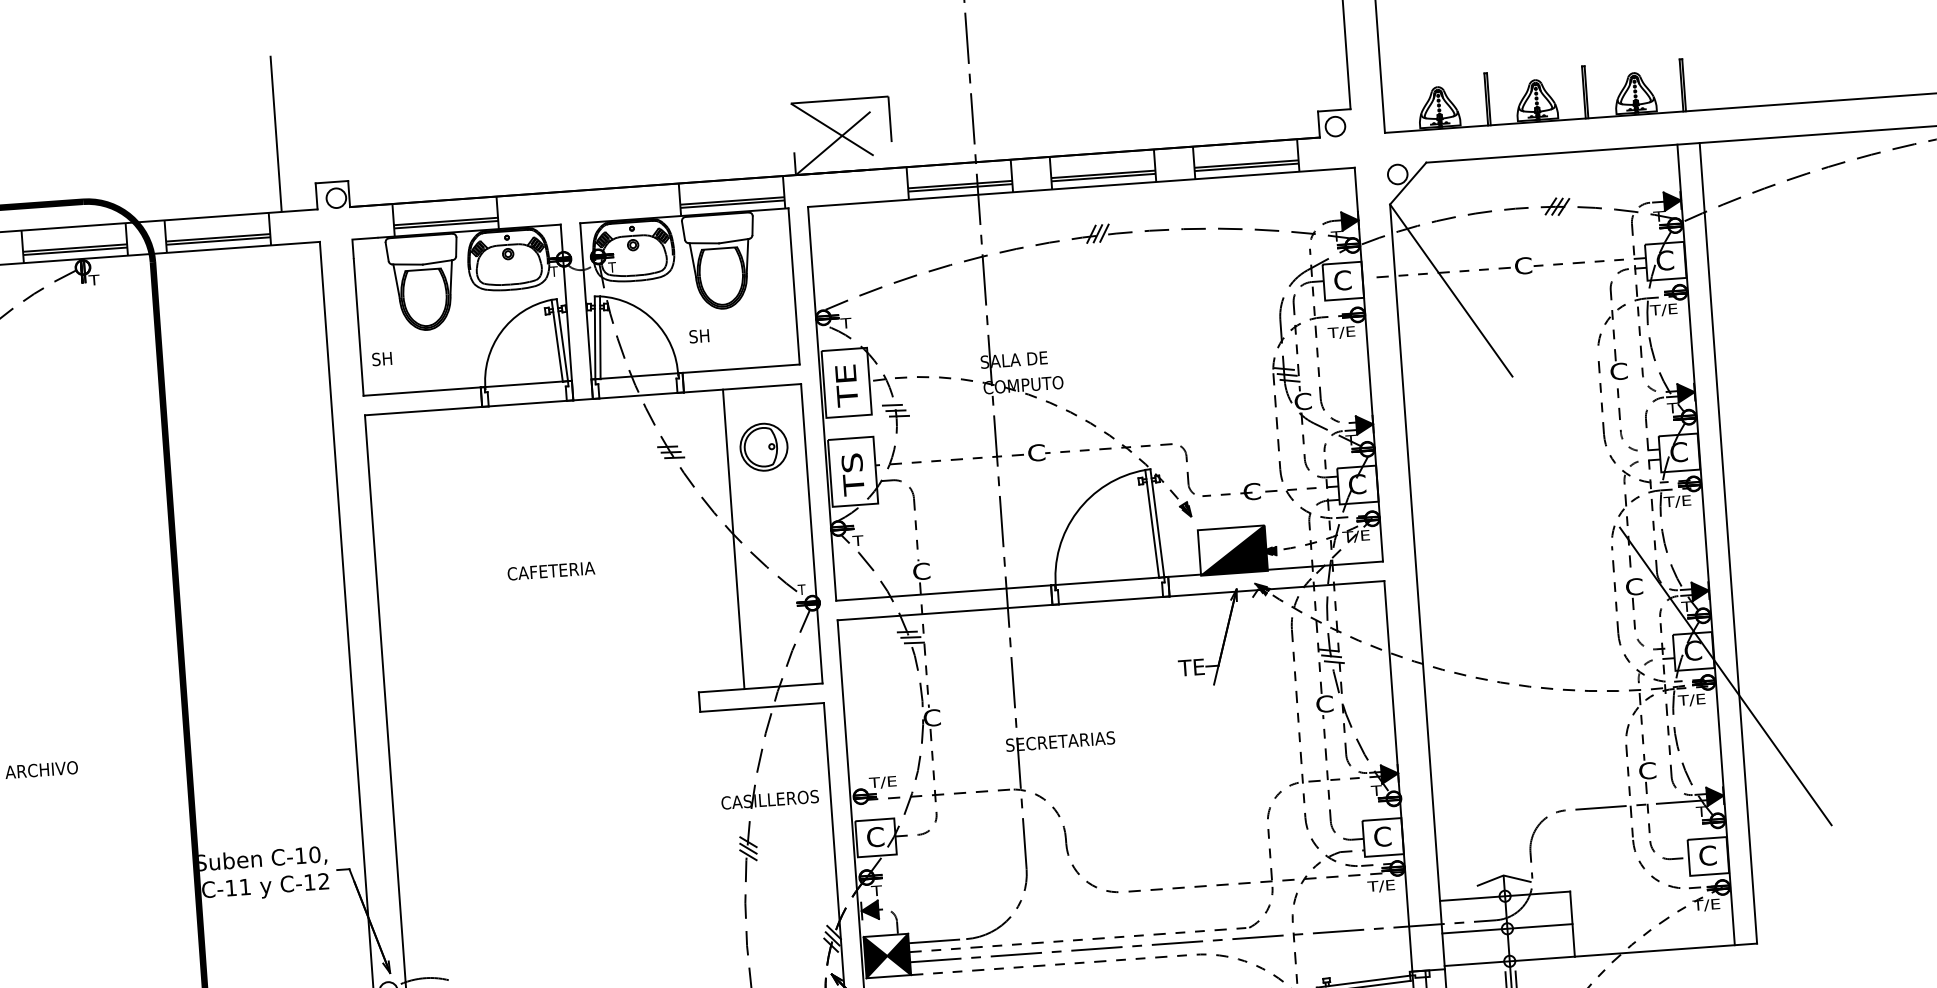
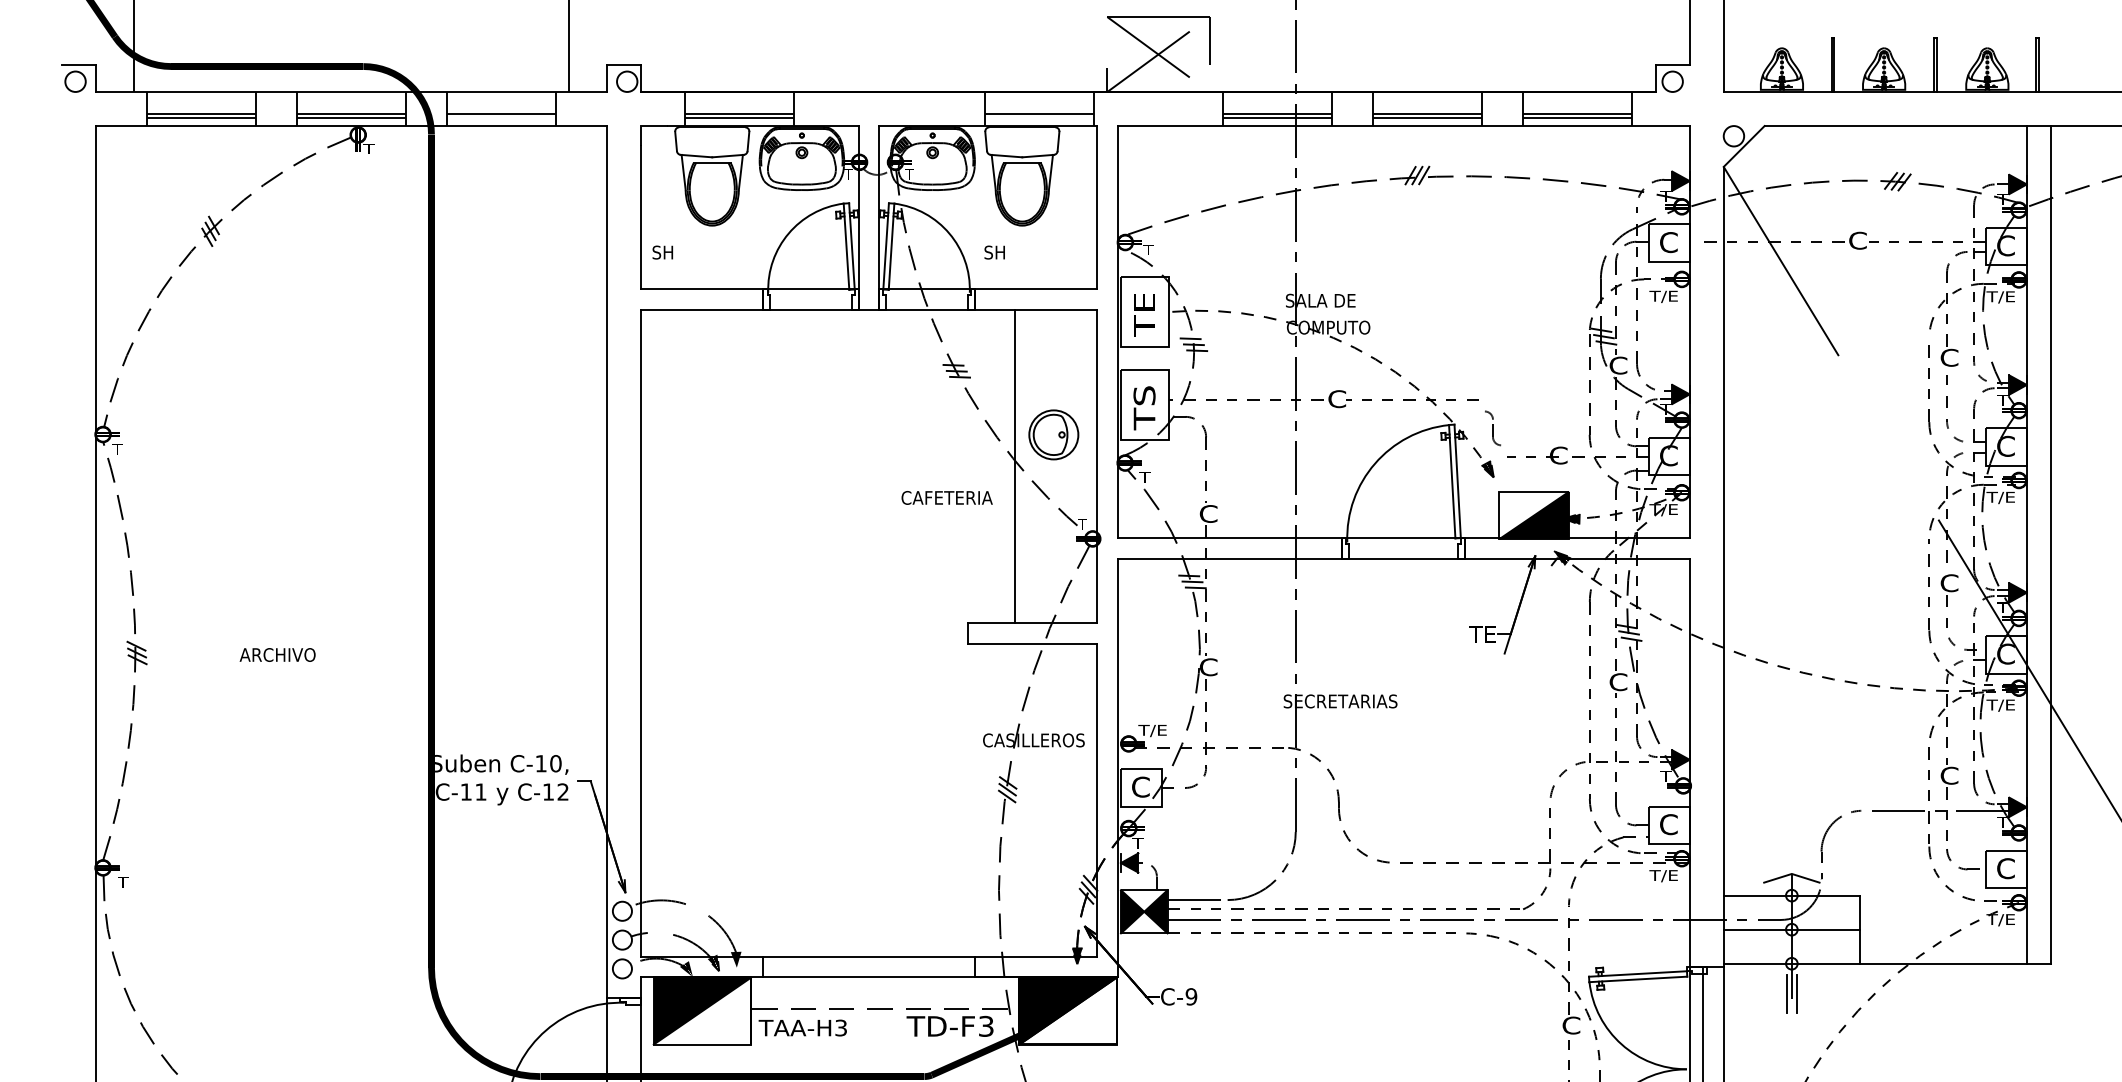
line: (731, 204) -> (1038, 117), removed
line: (217, 241) -> (500, 117), removed
part: (763, 446) -> (1053, 434), moved
part: (1187, 470) -> (1492, 428), size x0.6
text: (550, 570) -> (946, 497), moved

